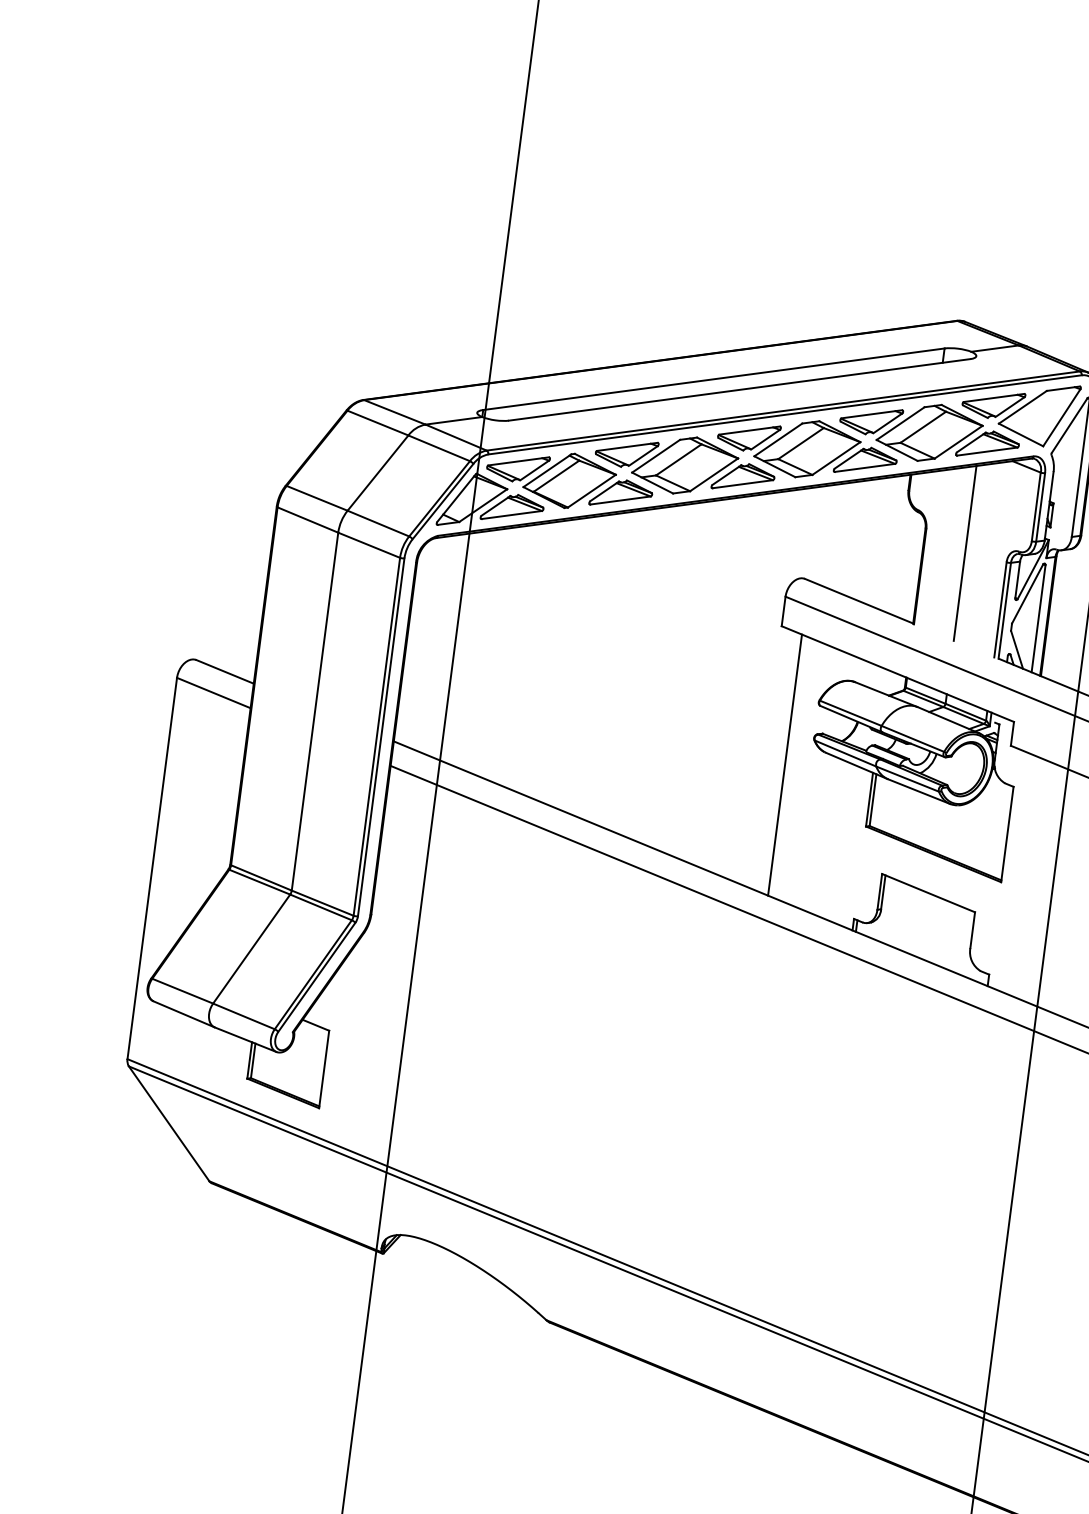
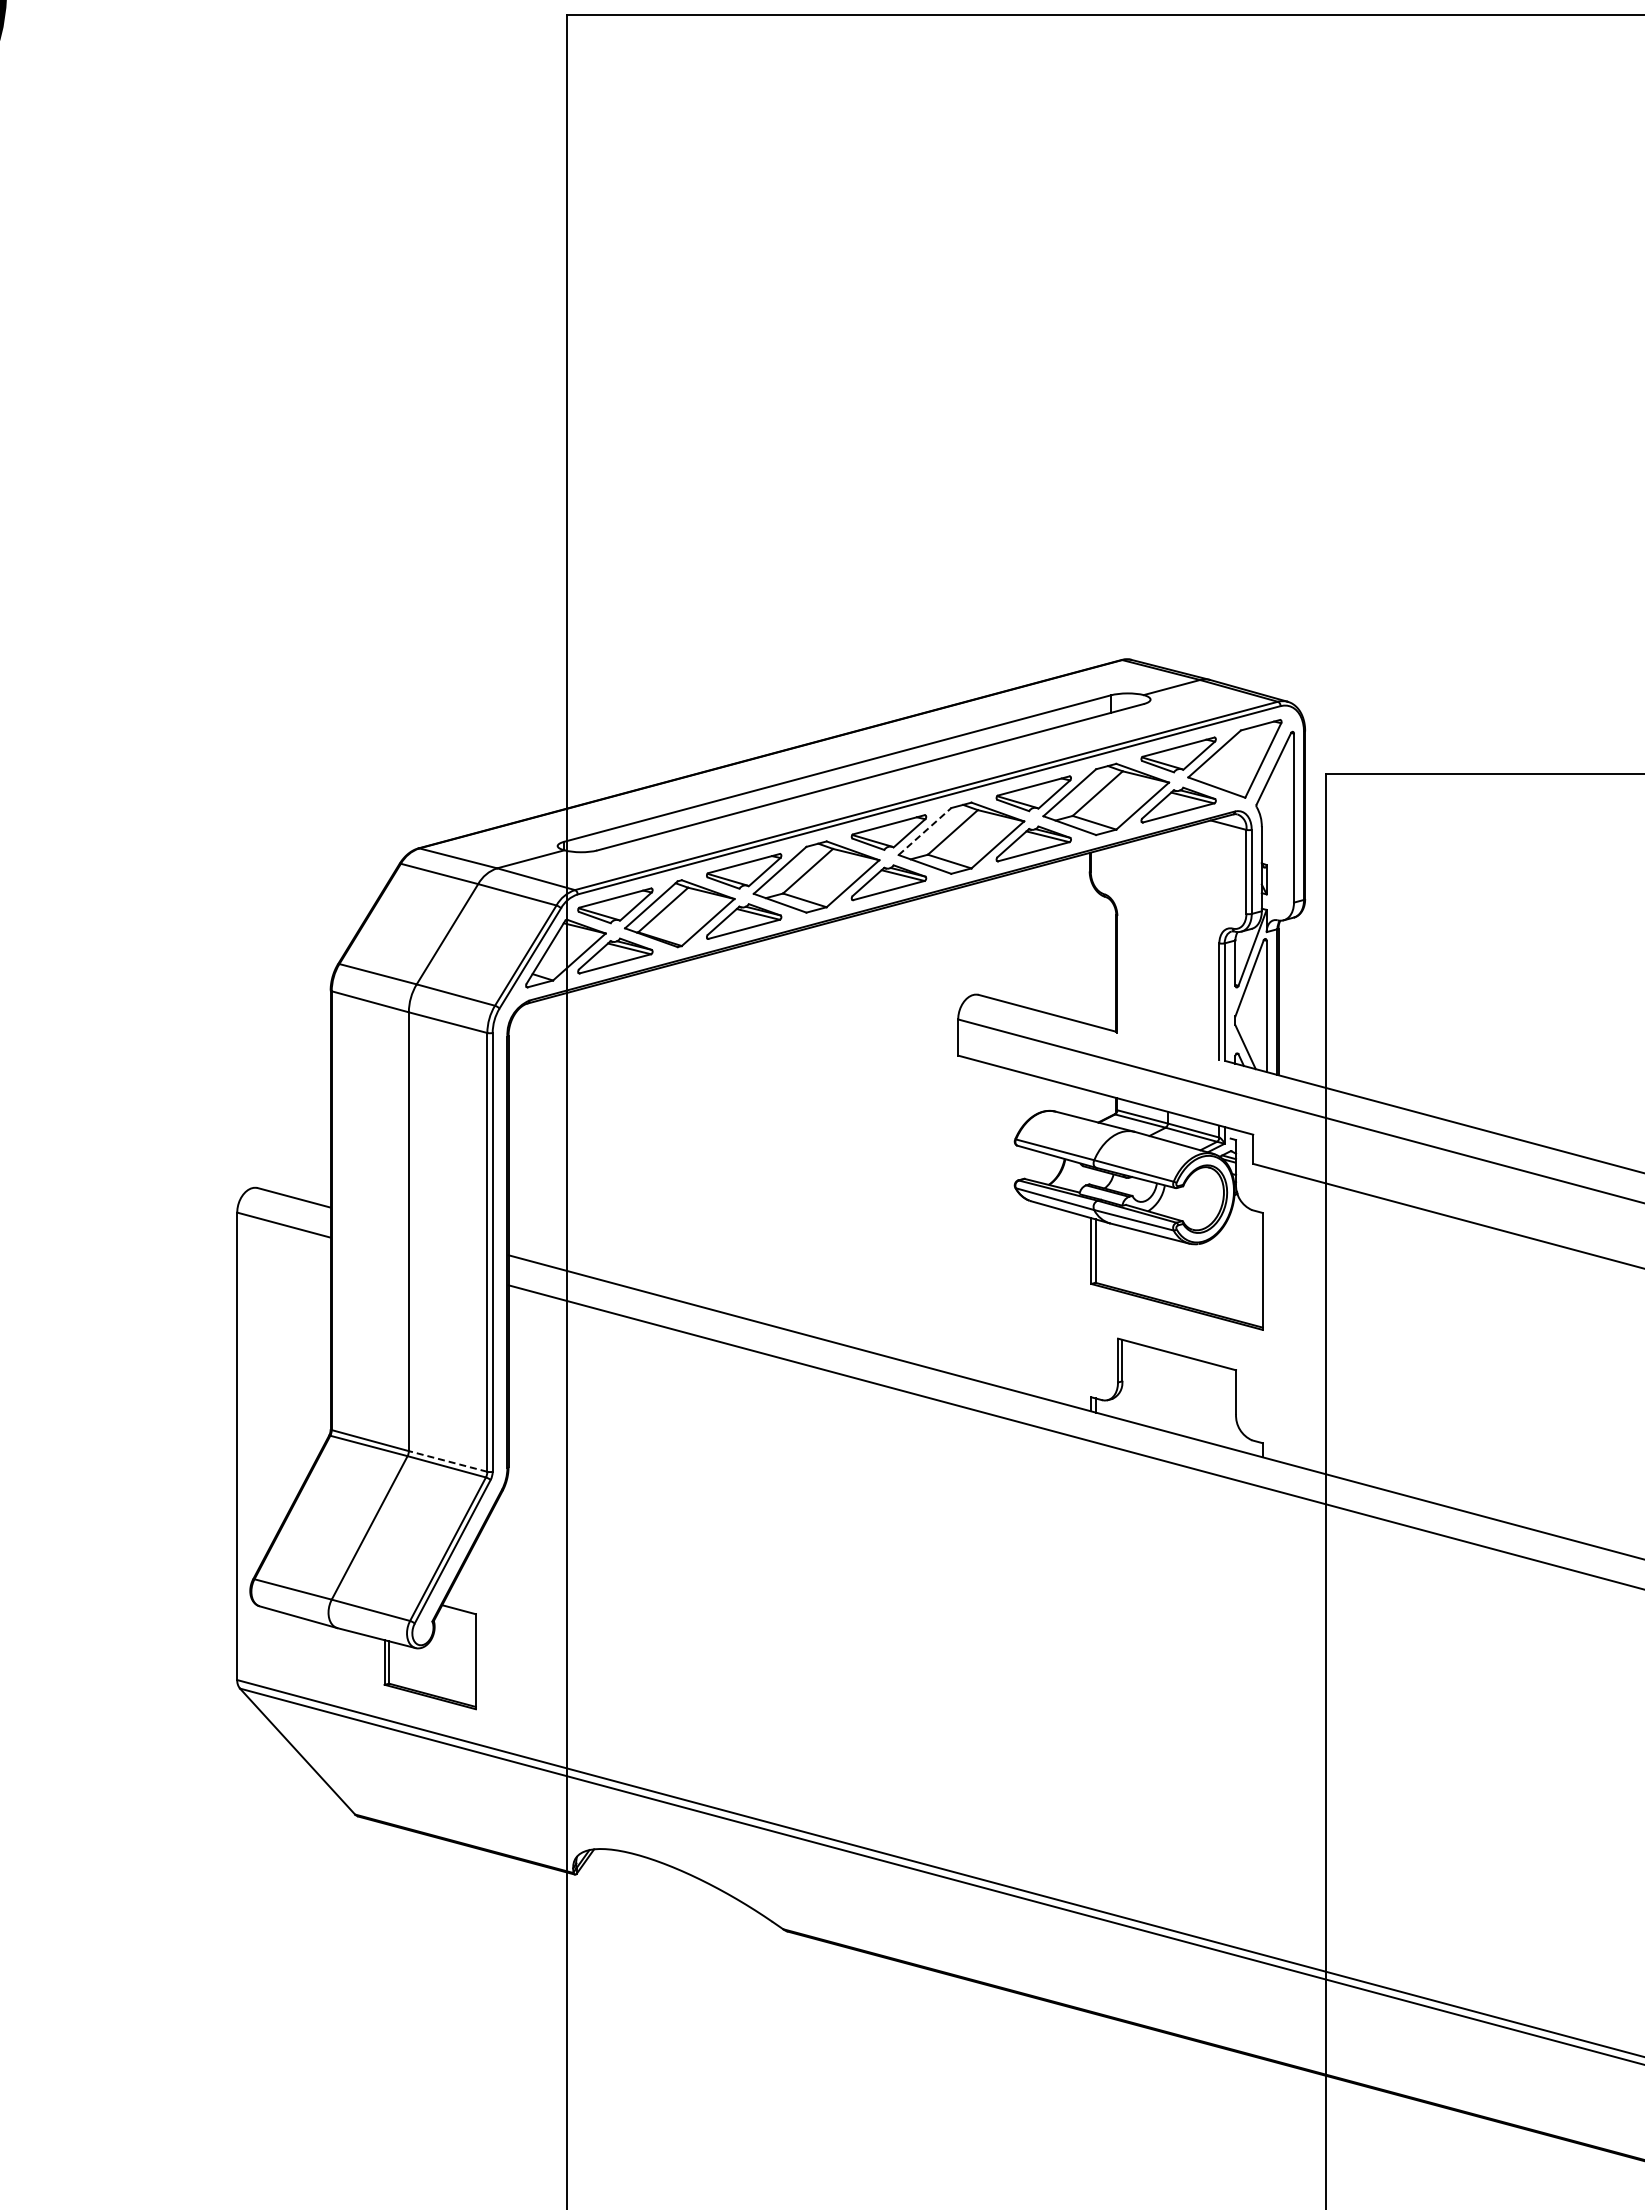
line: (778, 439) -> (925, 831), solid -> dashed
line: (964, 552) -> (1167, 938), removed
line: (784, 764) -> (983, 1222), removed
line: (323, 903) -> (448, 1461), solid -> dashed

